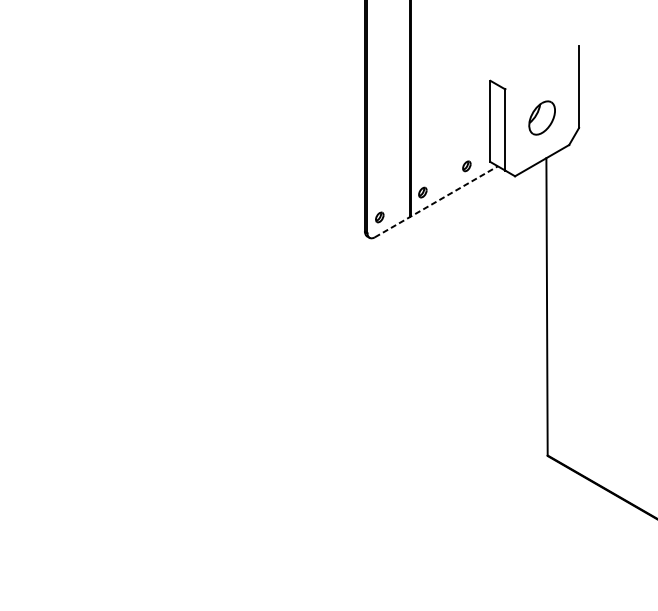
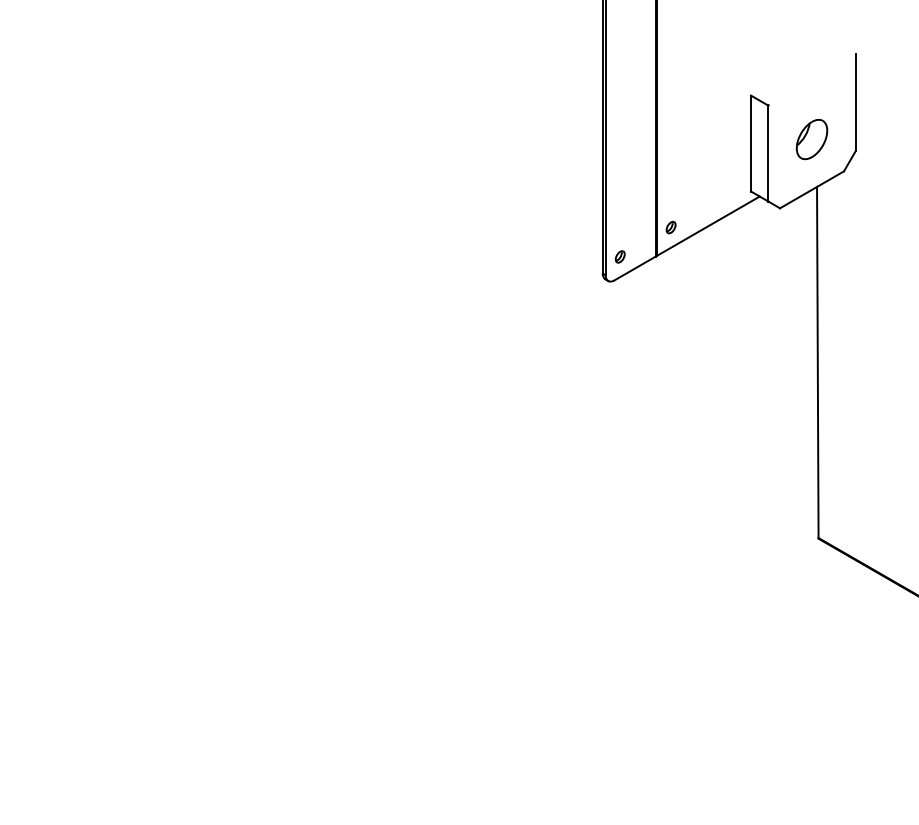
part: (466, 166) -> (722, 196), removed
line: (436, 201) -> (687, 238), dashed -> solid

